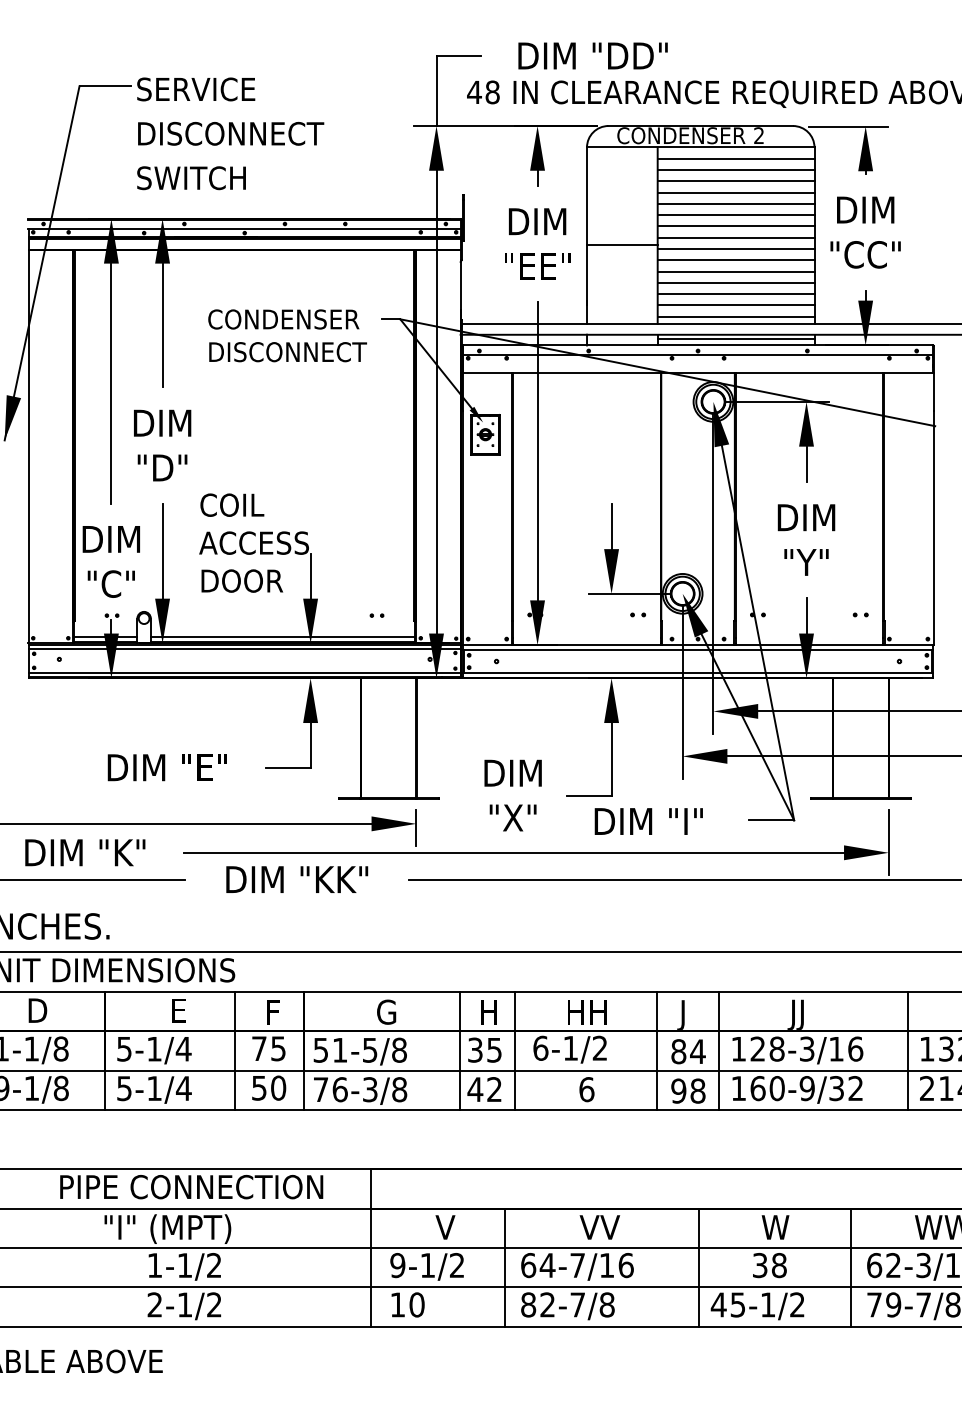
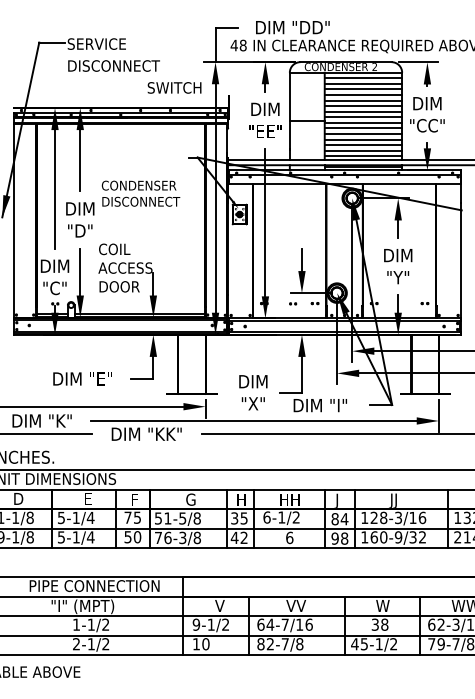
text: (191, 177) -> (174, 87), moved
text: (286, 335) -> (140, 193), moved
part: (377, 614) -> (293, 303), moved

